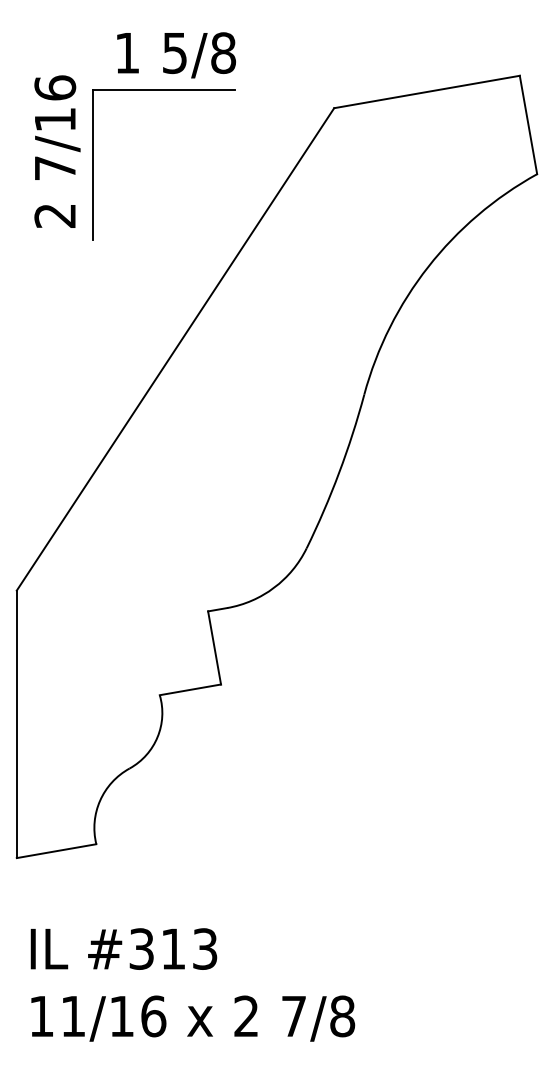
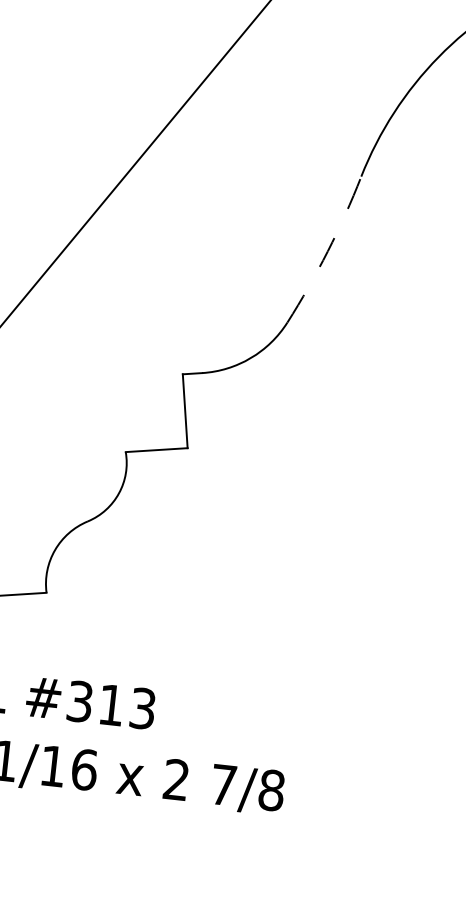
arc: (339, 472) -> (328, 251), solid -> dashed

